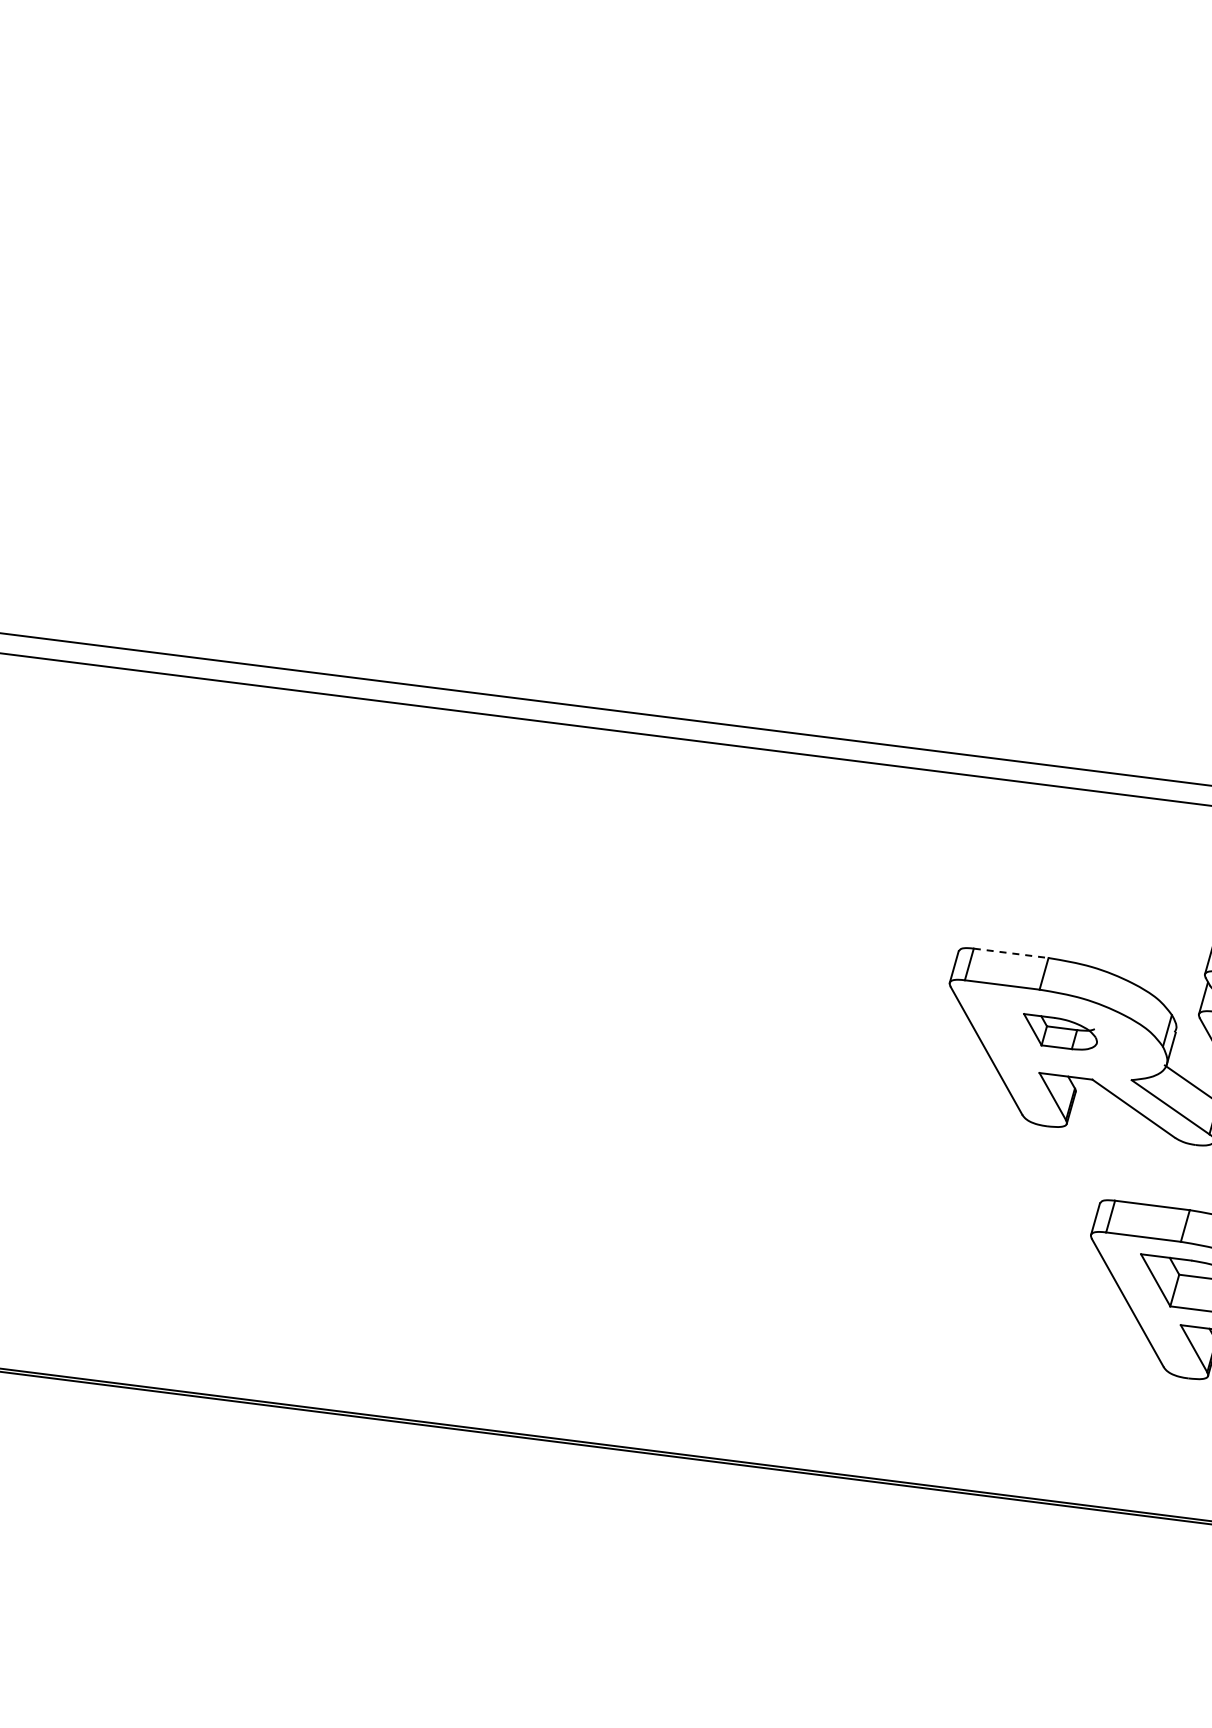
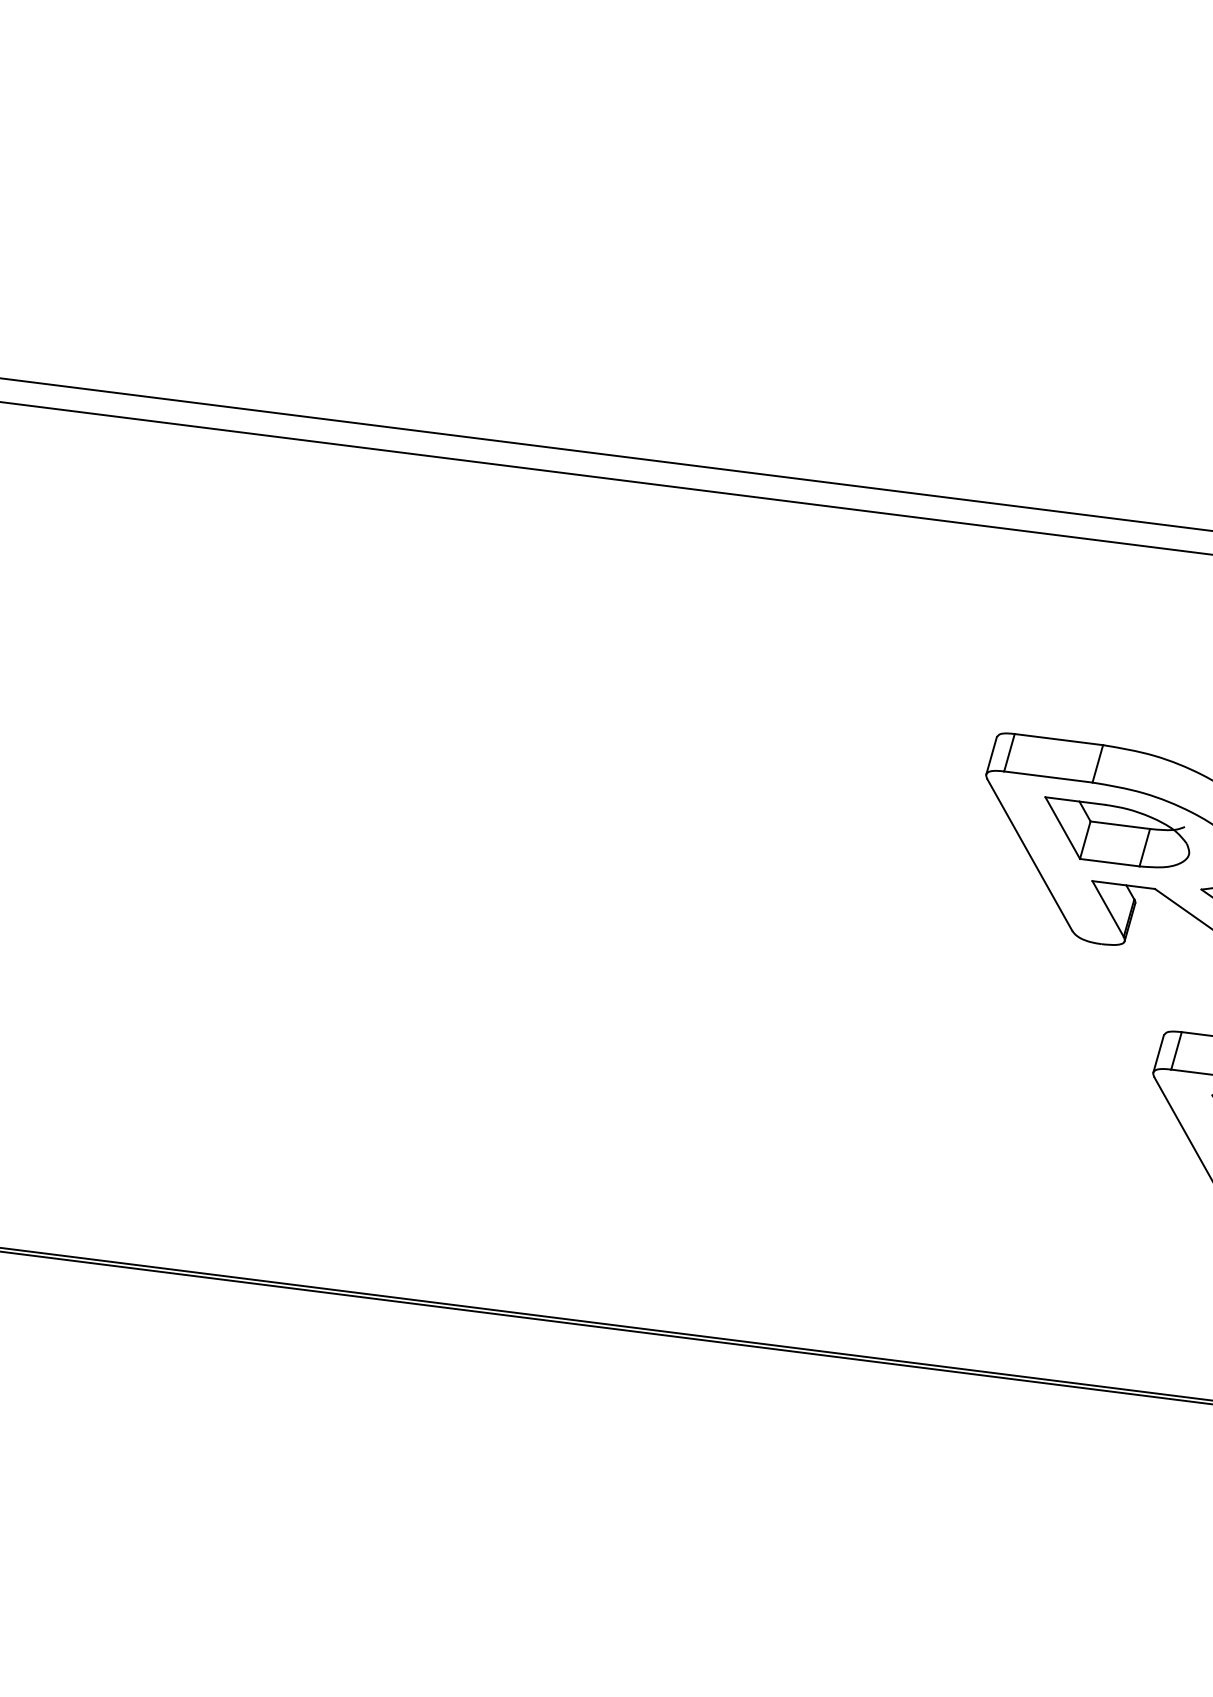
line: (1011, 953) -> (1059, 739), dashed -> solid
part: (1060, 1031) -> (1117, 832), size x1.67

